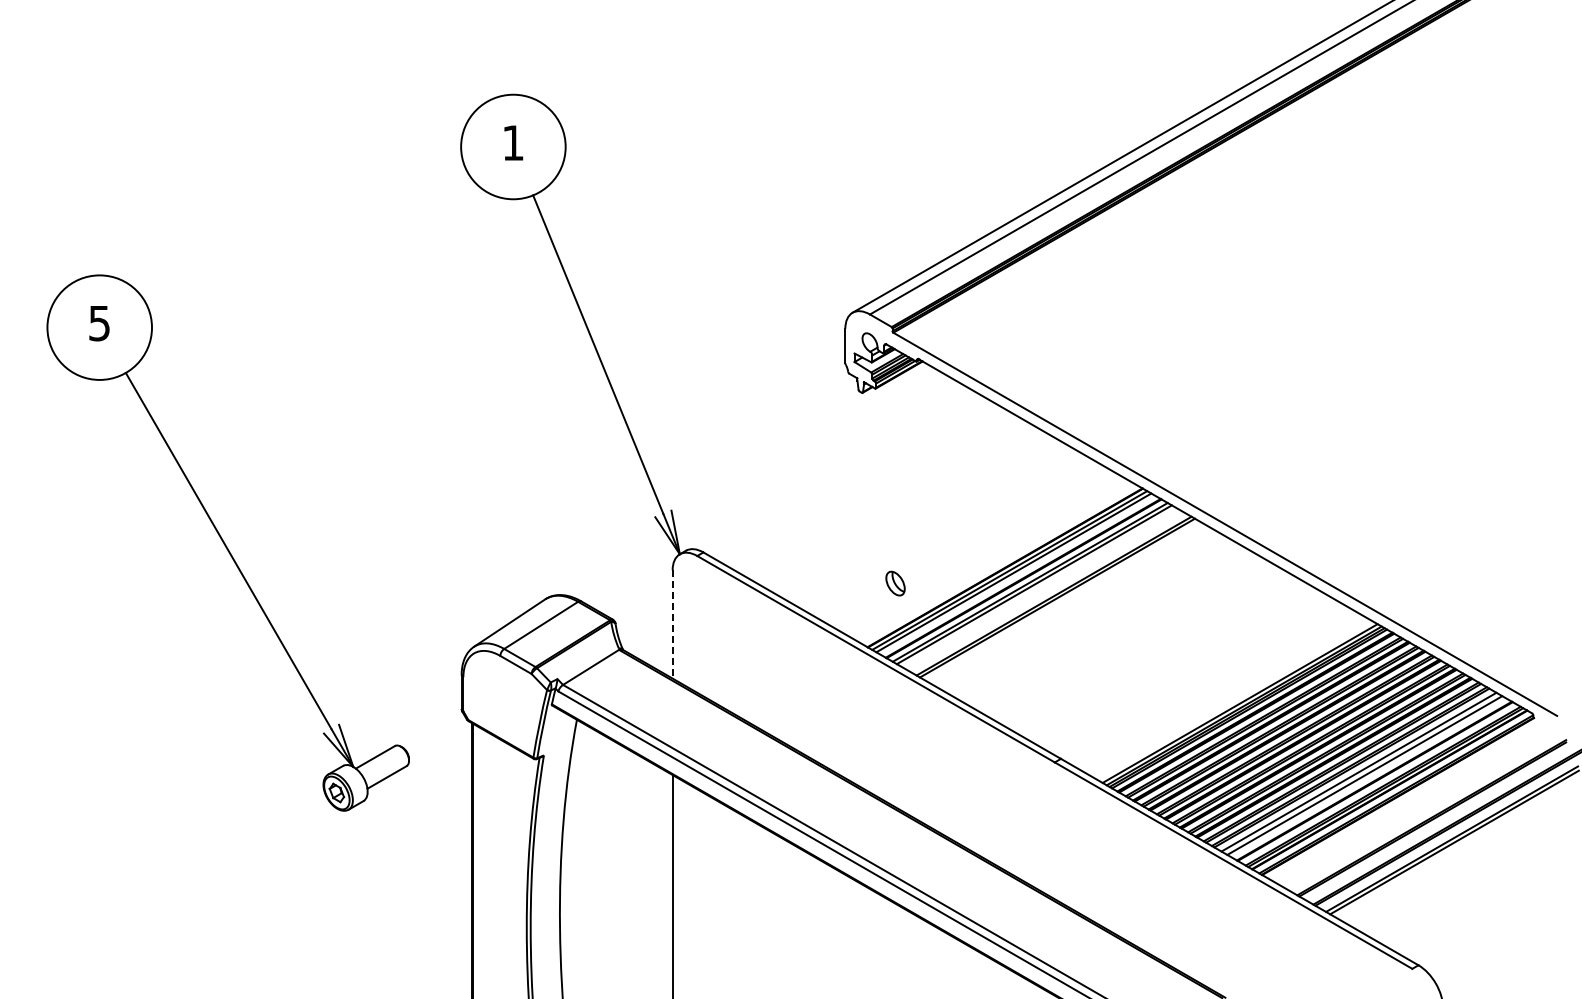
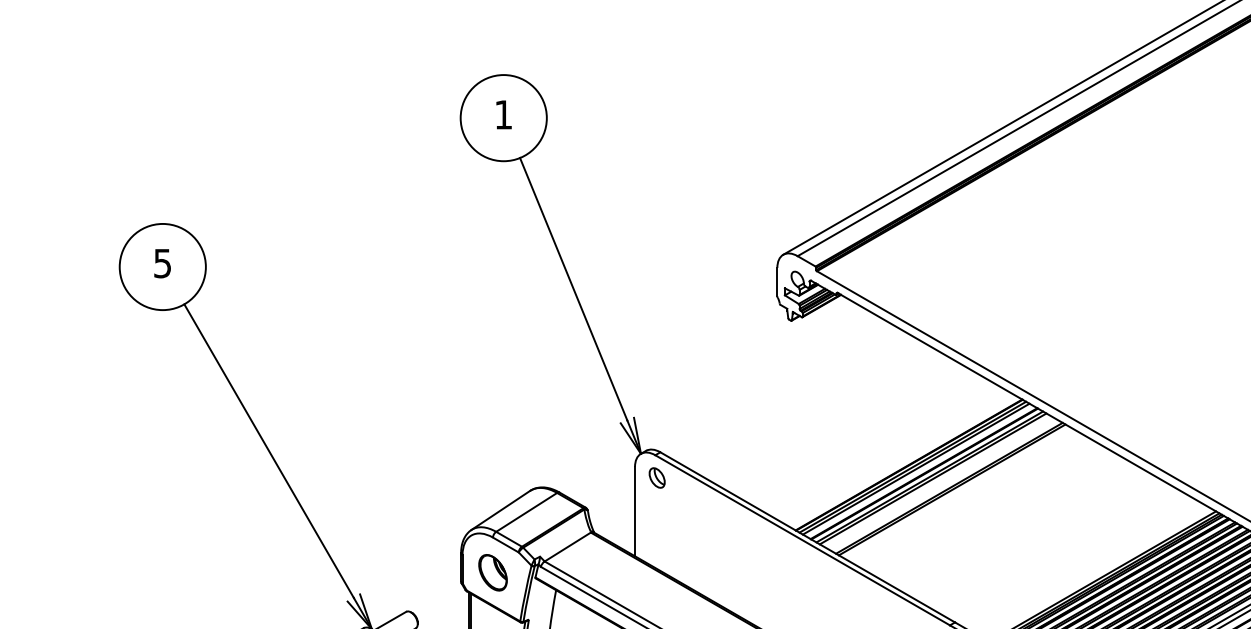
part: (895, 583) -> (657, 477), moved
line: (672, 624) -> (634, 511), dashed -> solid
part: (499, 698) -> (492, 572), added

